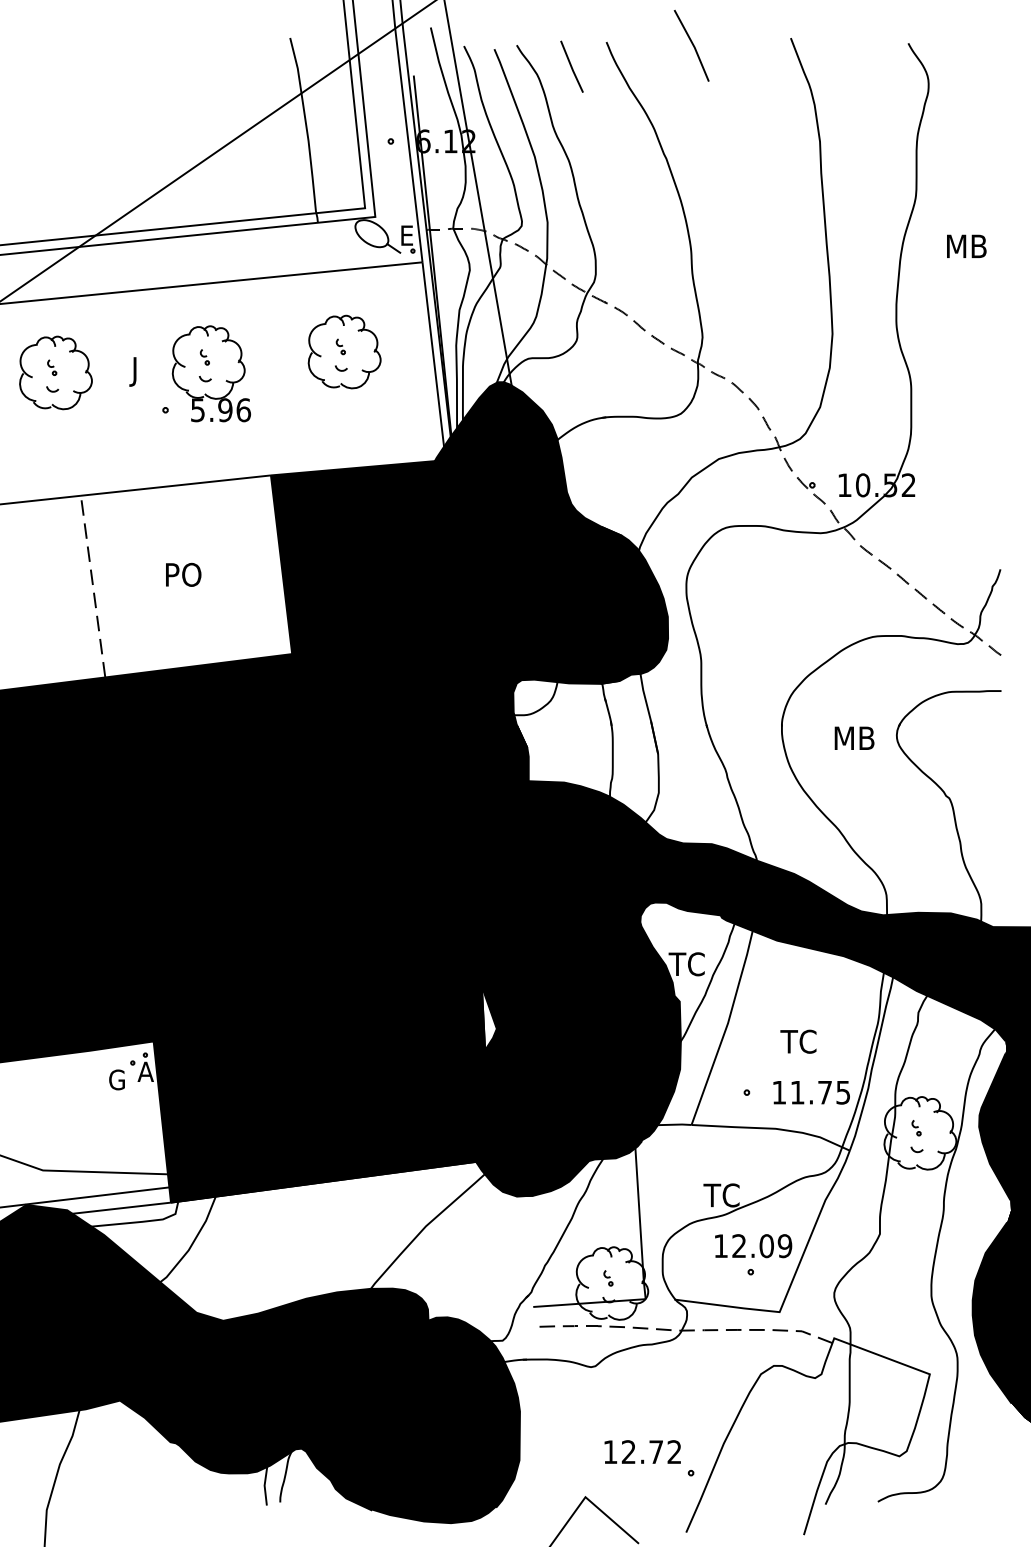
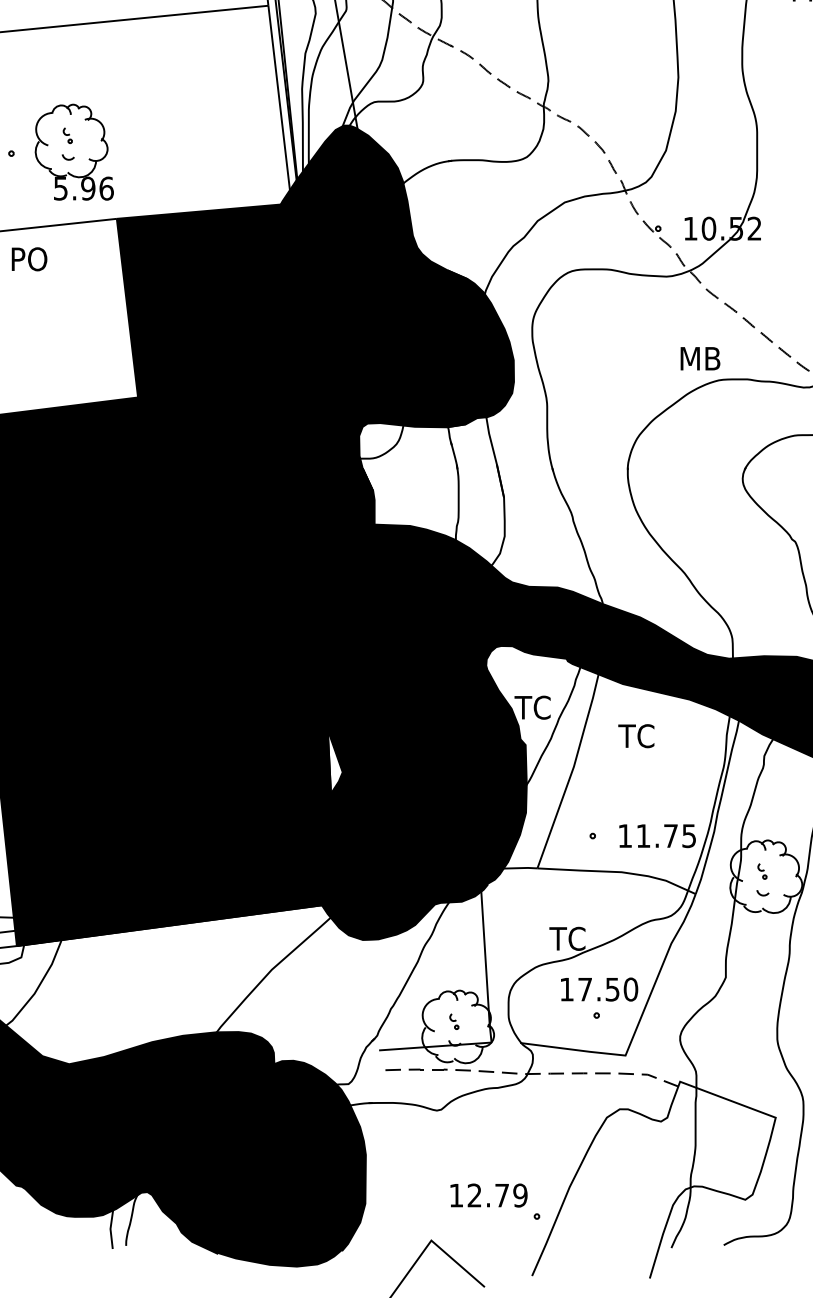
part: (344, 351) -> (190, 94), removed
part: (211, 373) -> (74, 151), moved
text: (183, 574) -> (29, 258), moved
text: (854, 737) -> (700, 357), moved
text: (798, 1041) -> (636, 735), moved
text: (762, 1246) -> (608, 989), 12.09 -> 17.50
text: (674, 1452) -> (520, 1195), 12.72 -> 12.79

